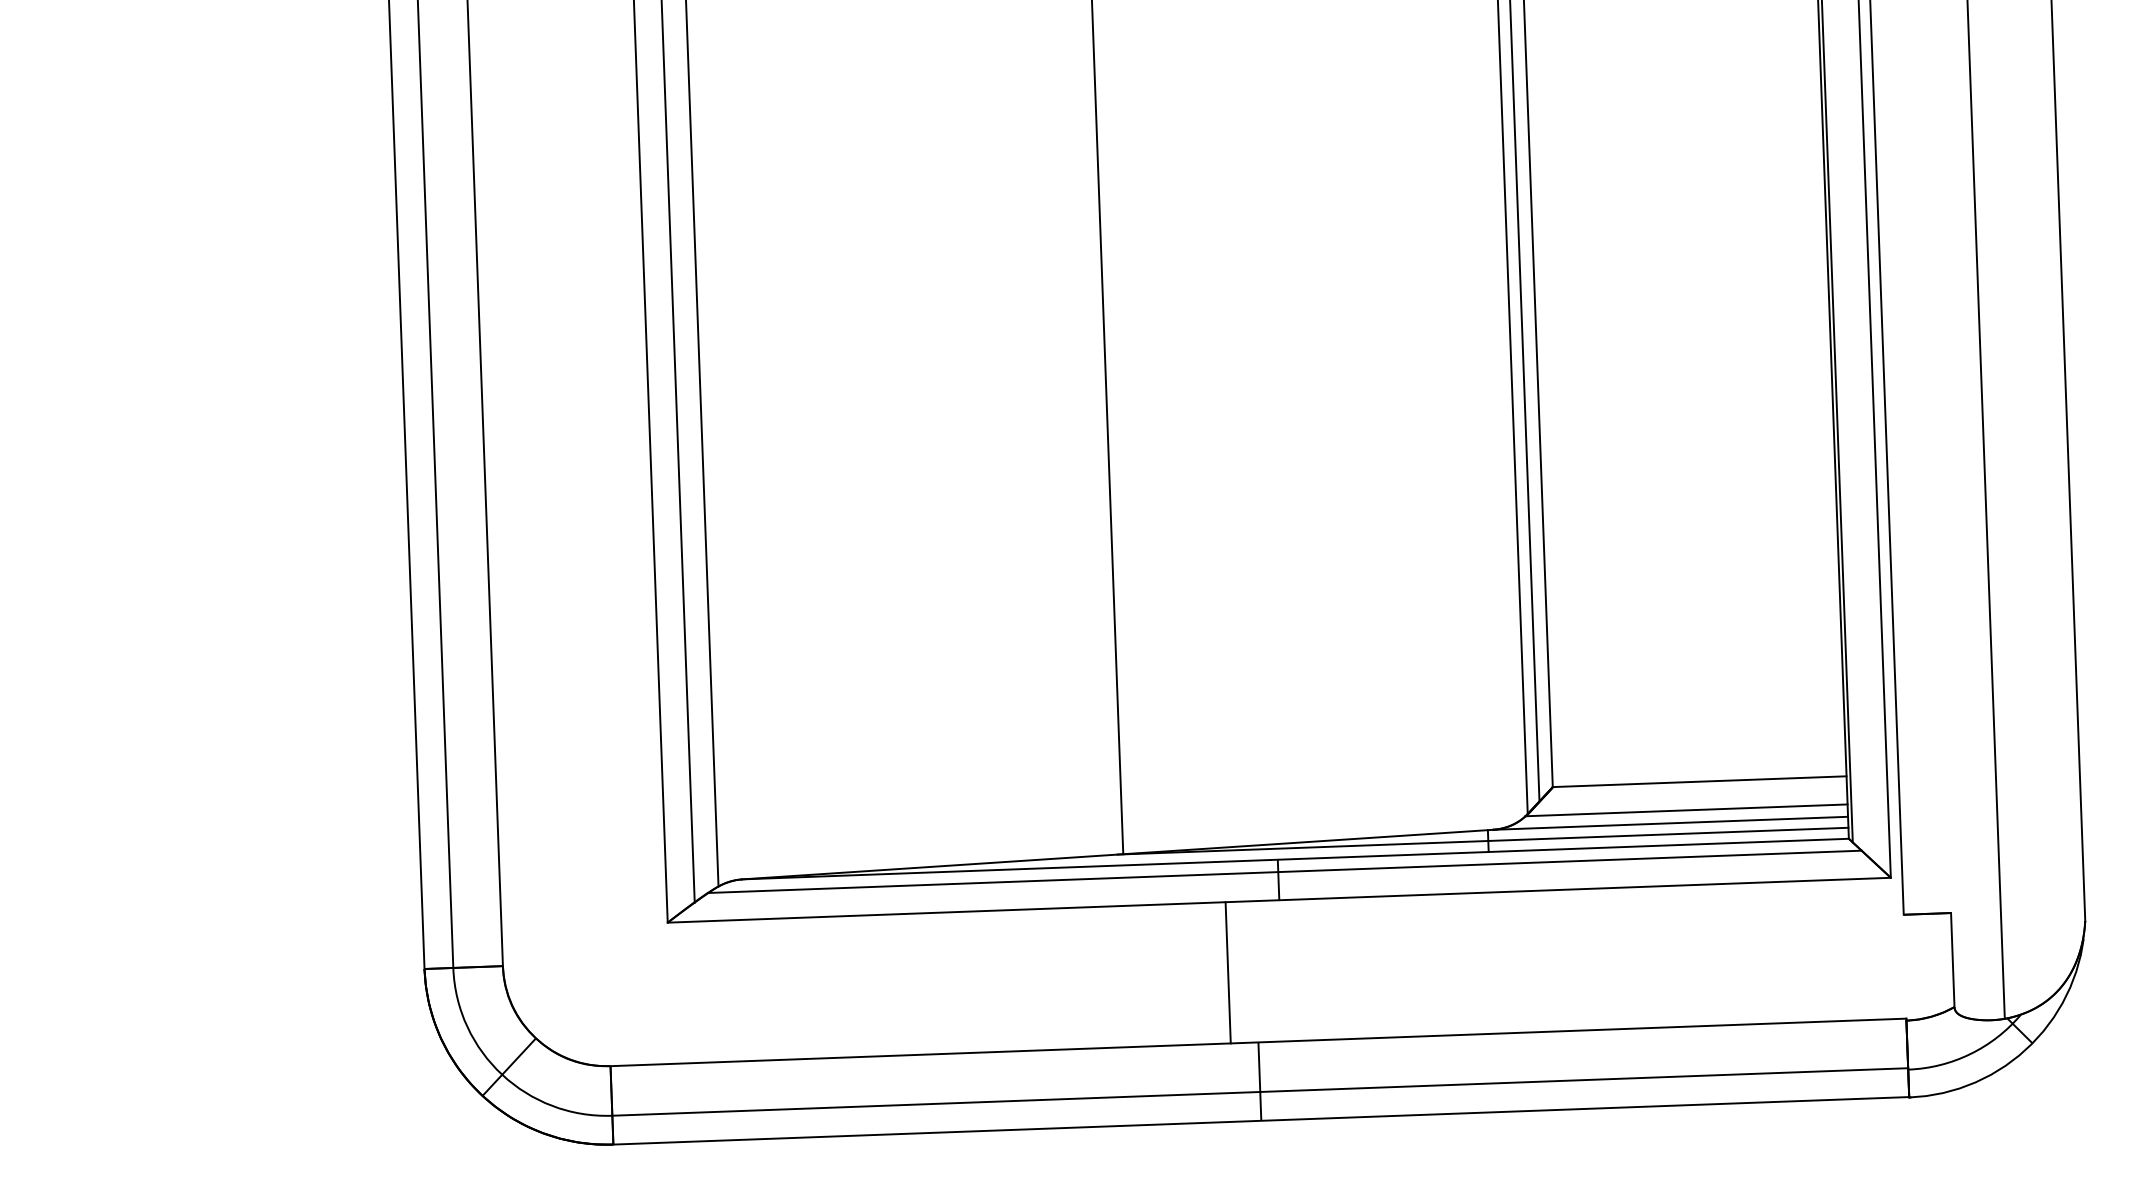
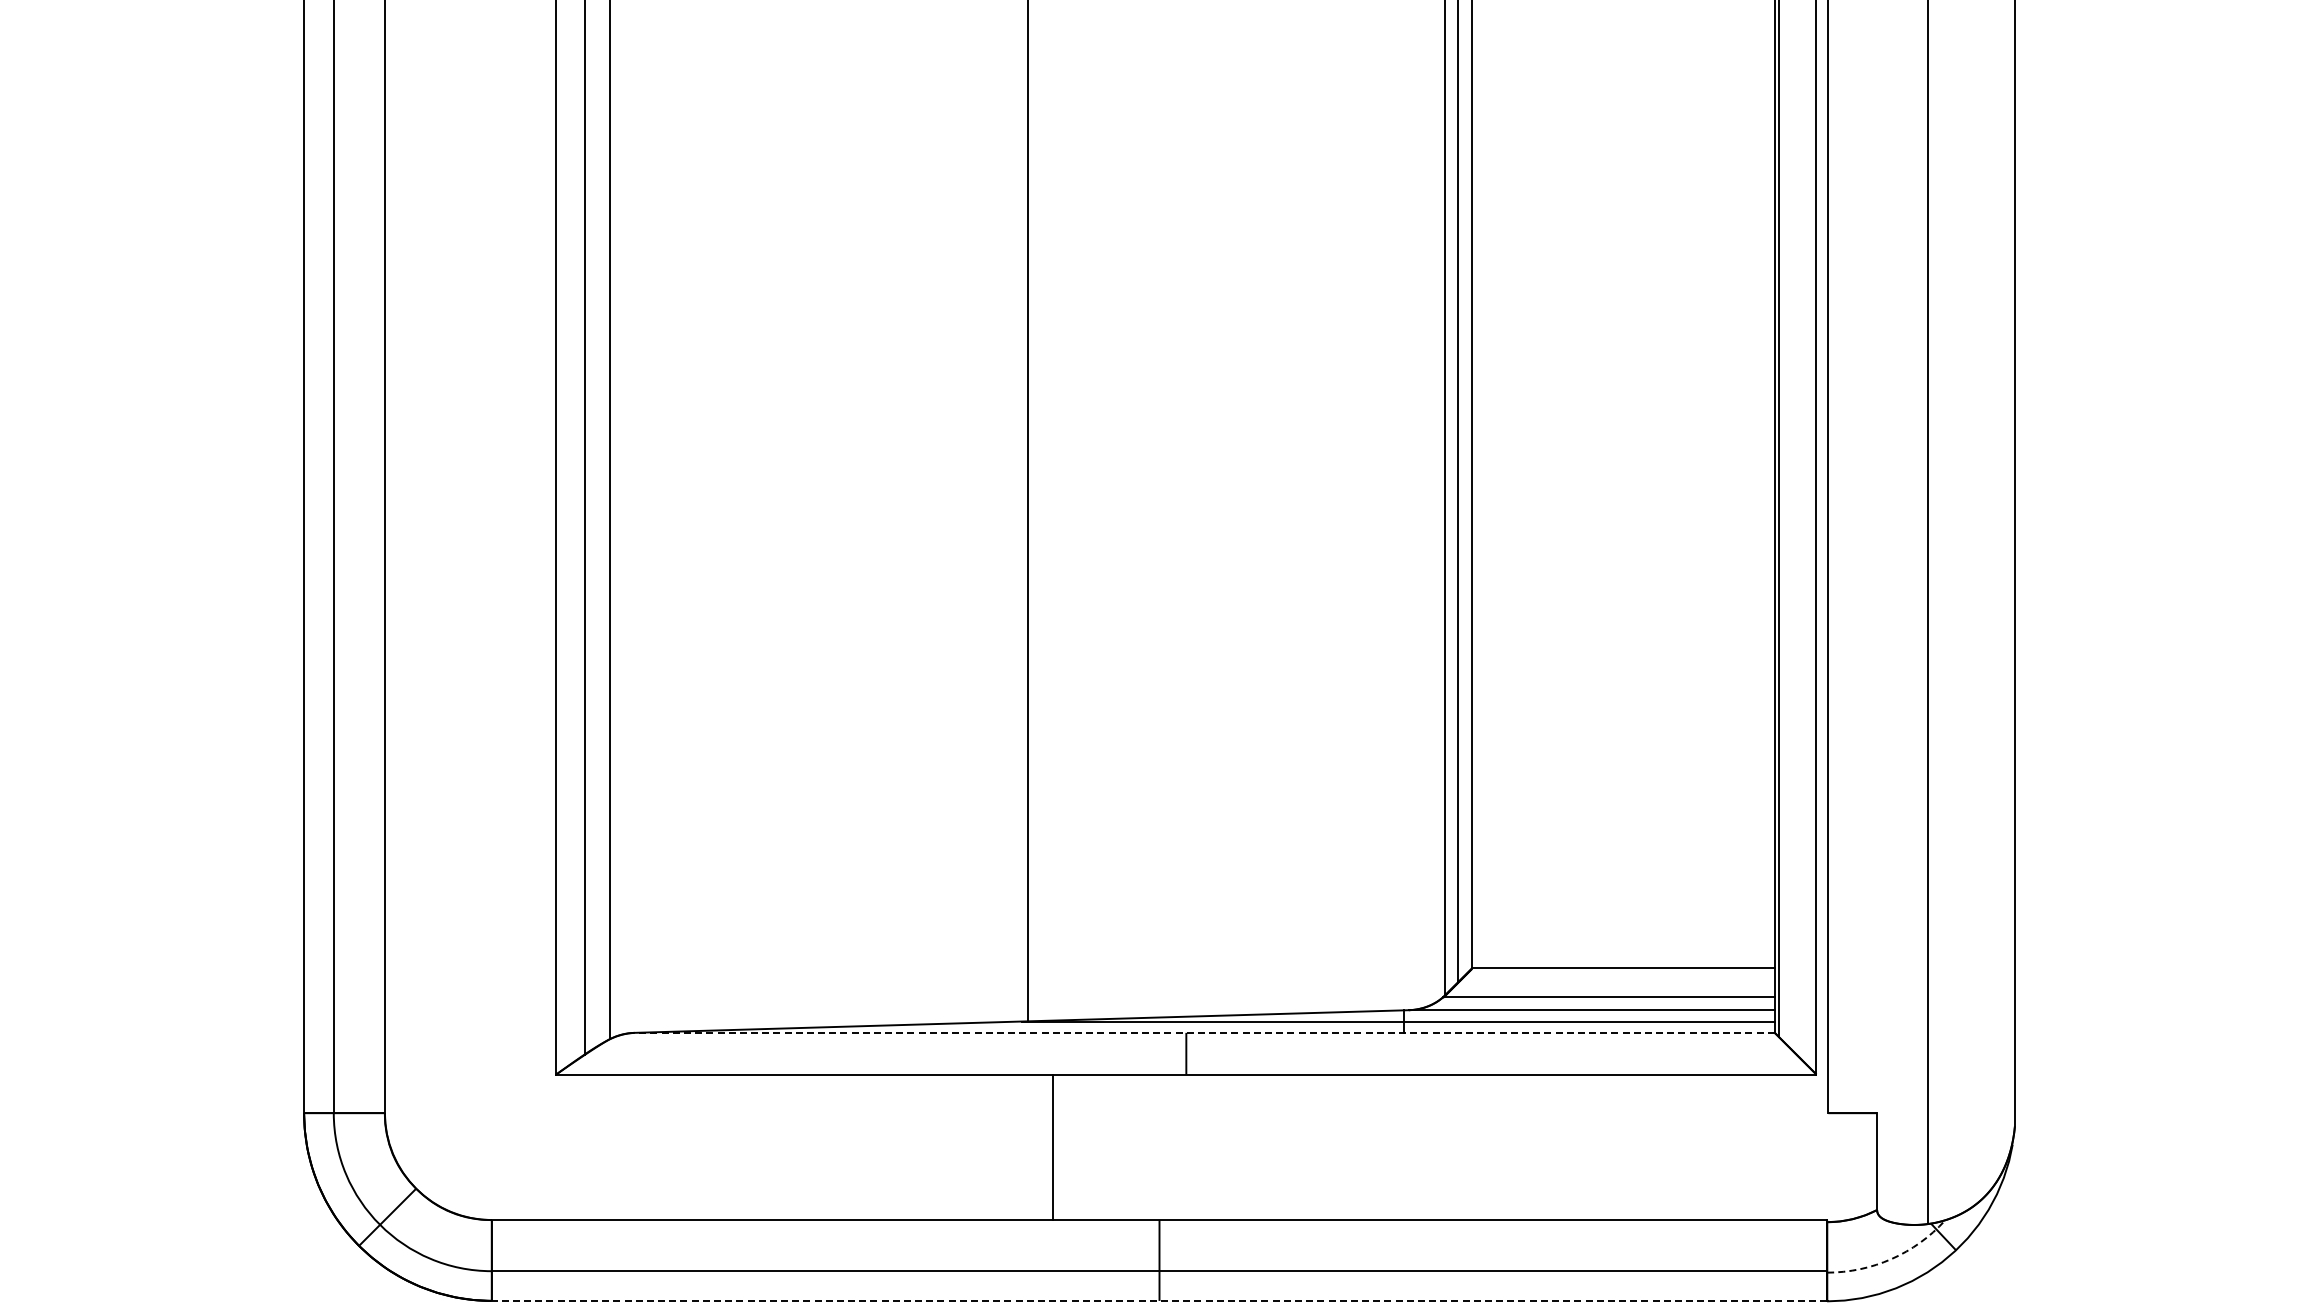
line: (1295, 858) -> (1204, 1032), solid -> dashed
line: (1284, 871) -> (1192, 1045), removed
line: (1227, 972) -> (1052, 1147), moved
arc: (1970, 1054) -> (1891, 1259), solid -> dashed
line: (1261, 1120) -> (1159, 1300), solid -> dashed

